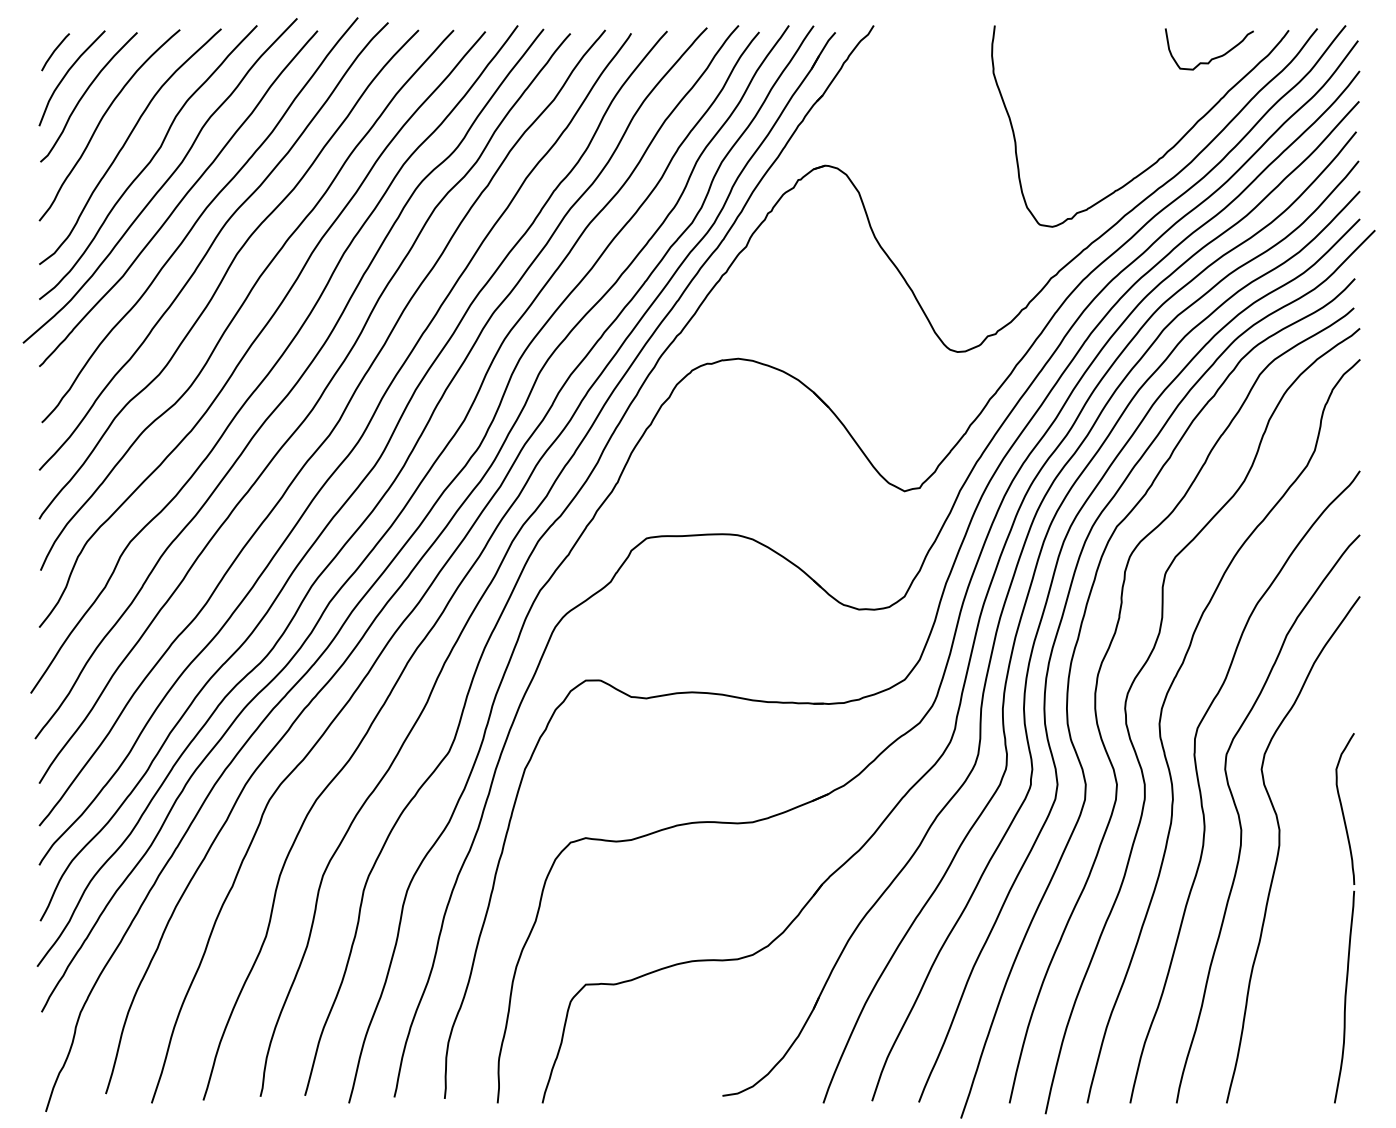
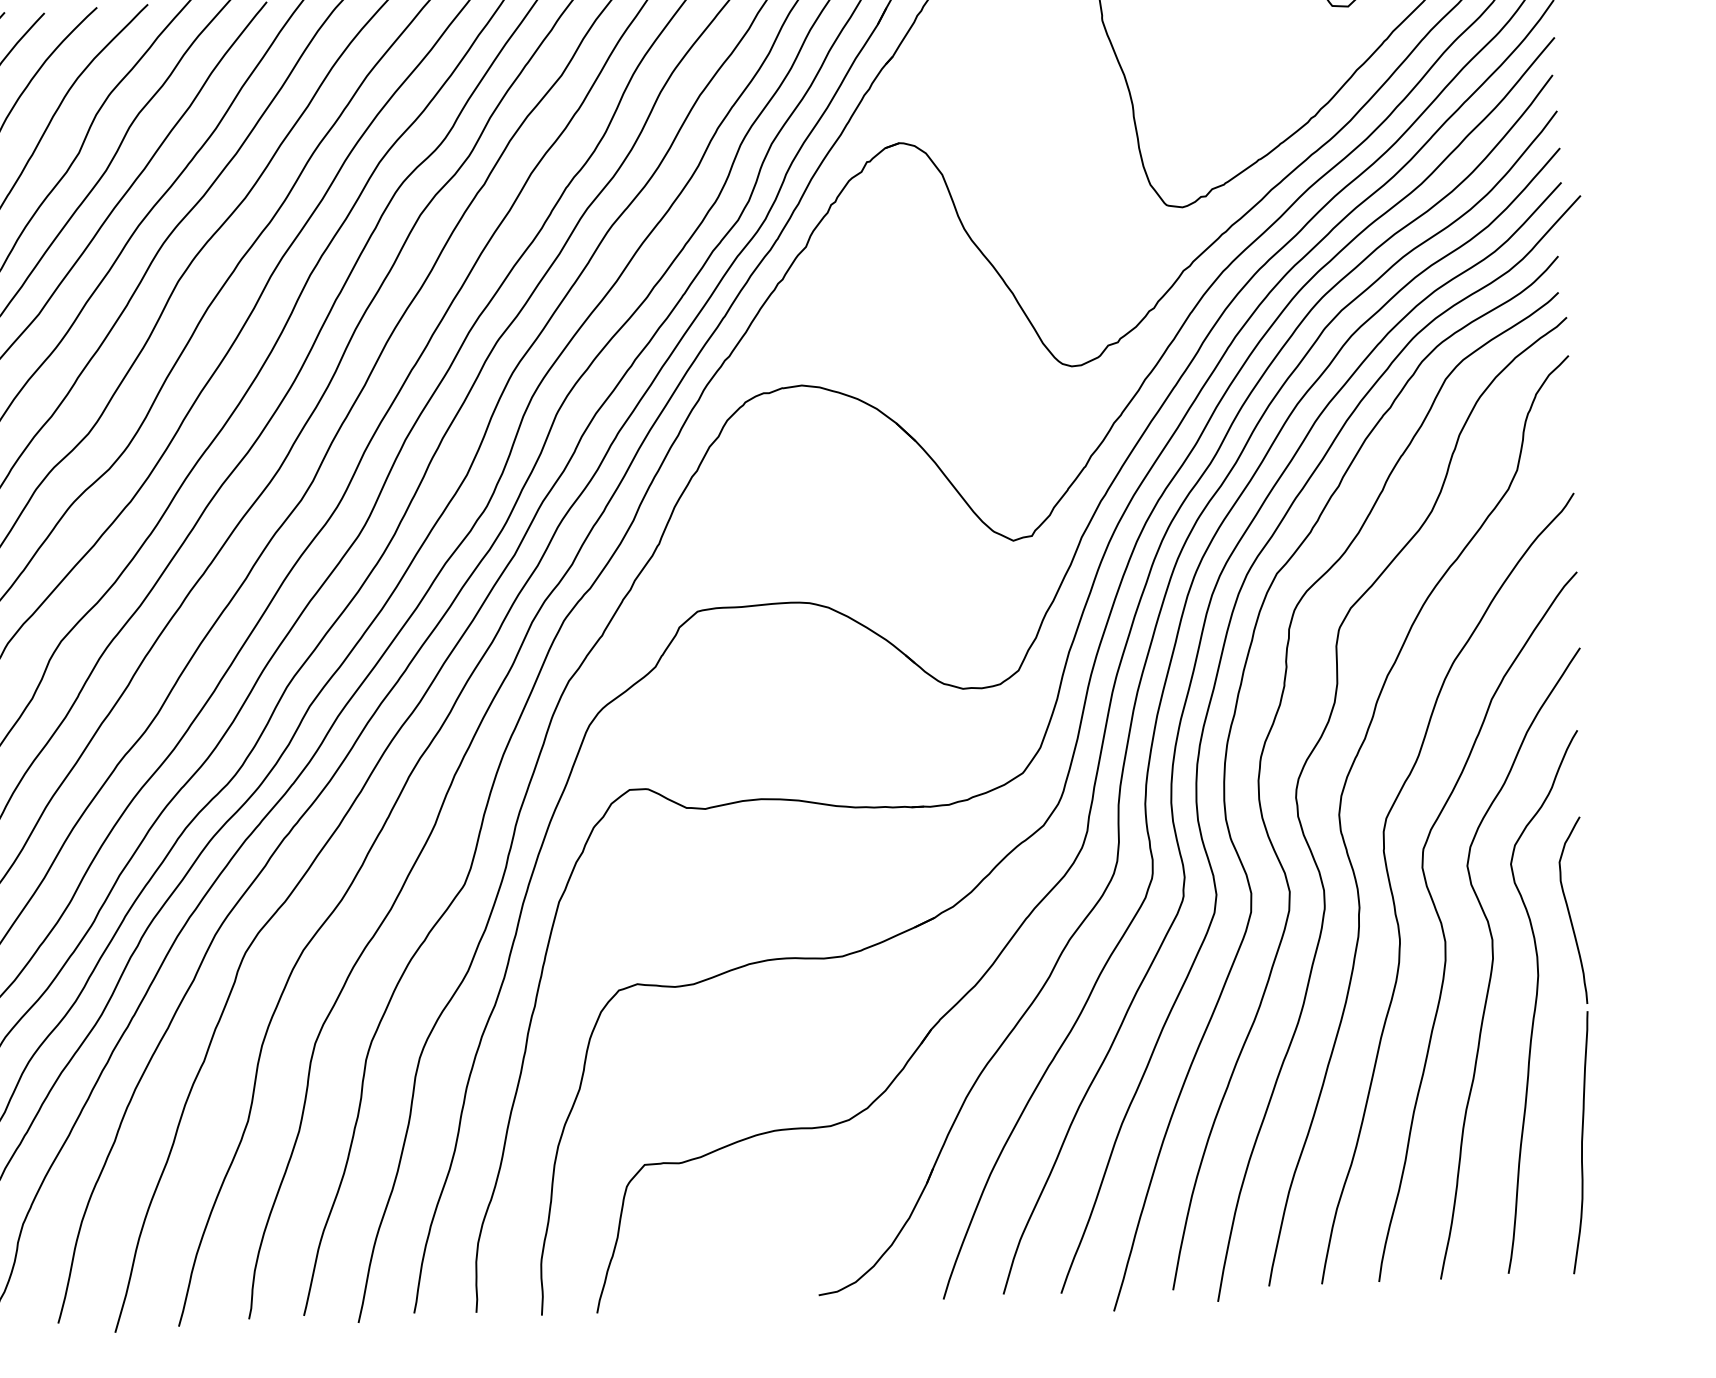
curve: (1314, 878) -> (1537, 997), added

